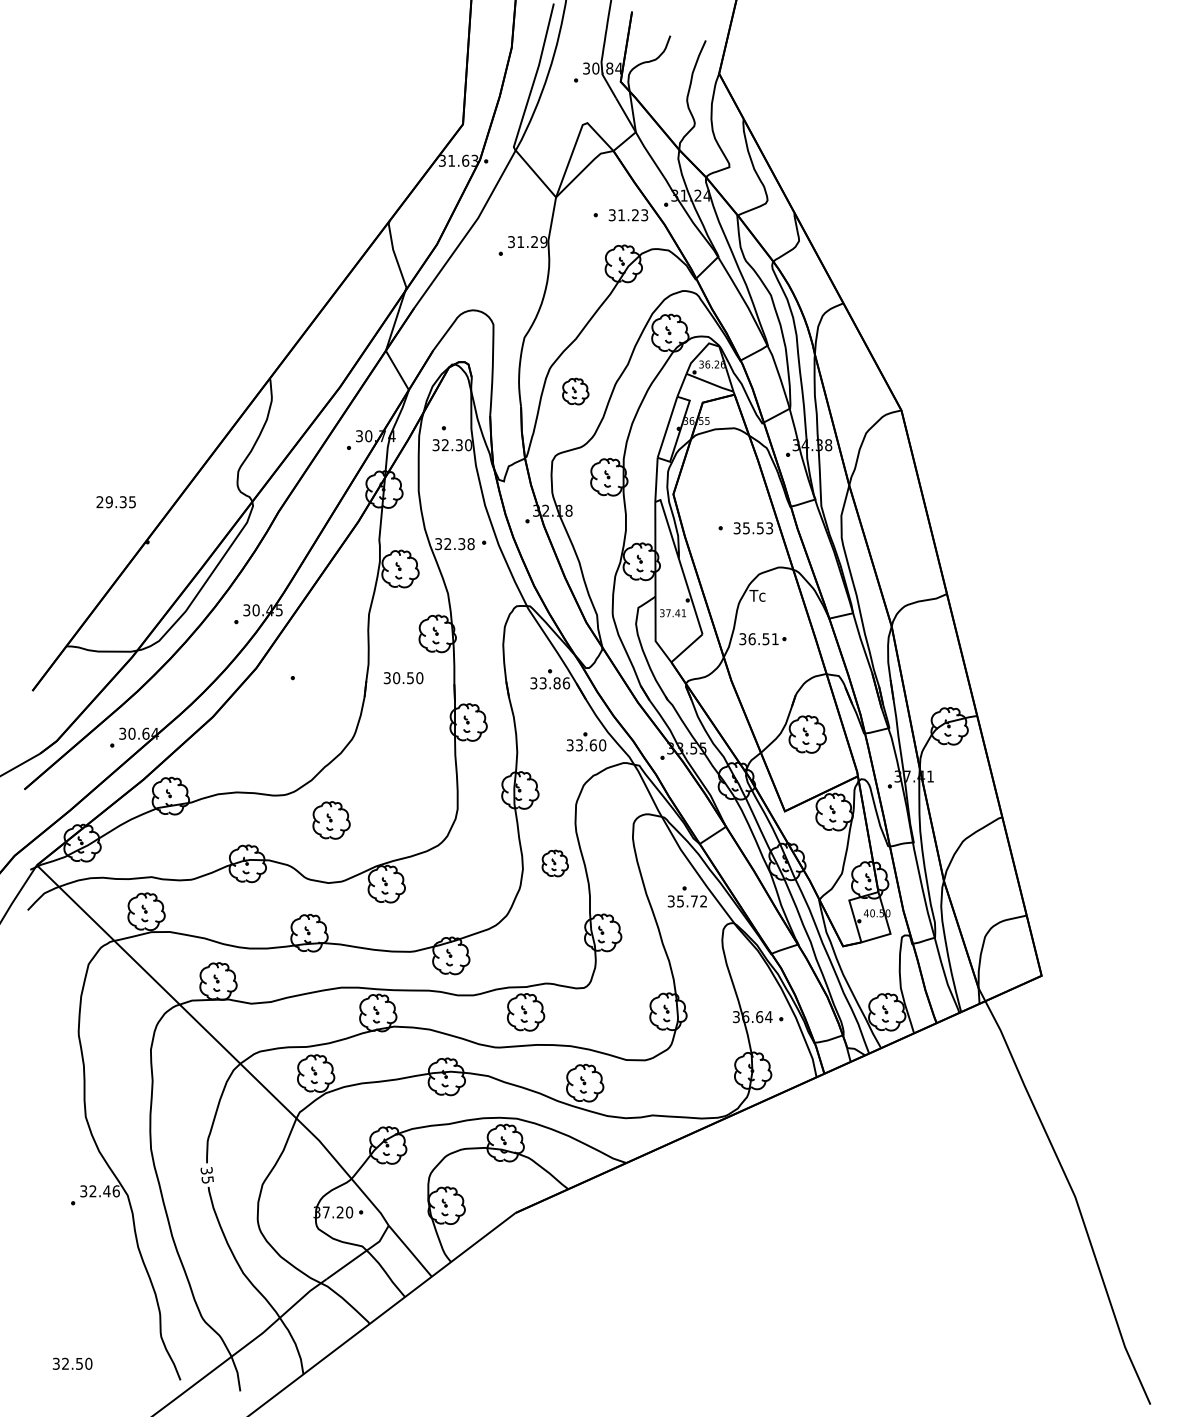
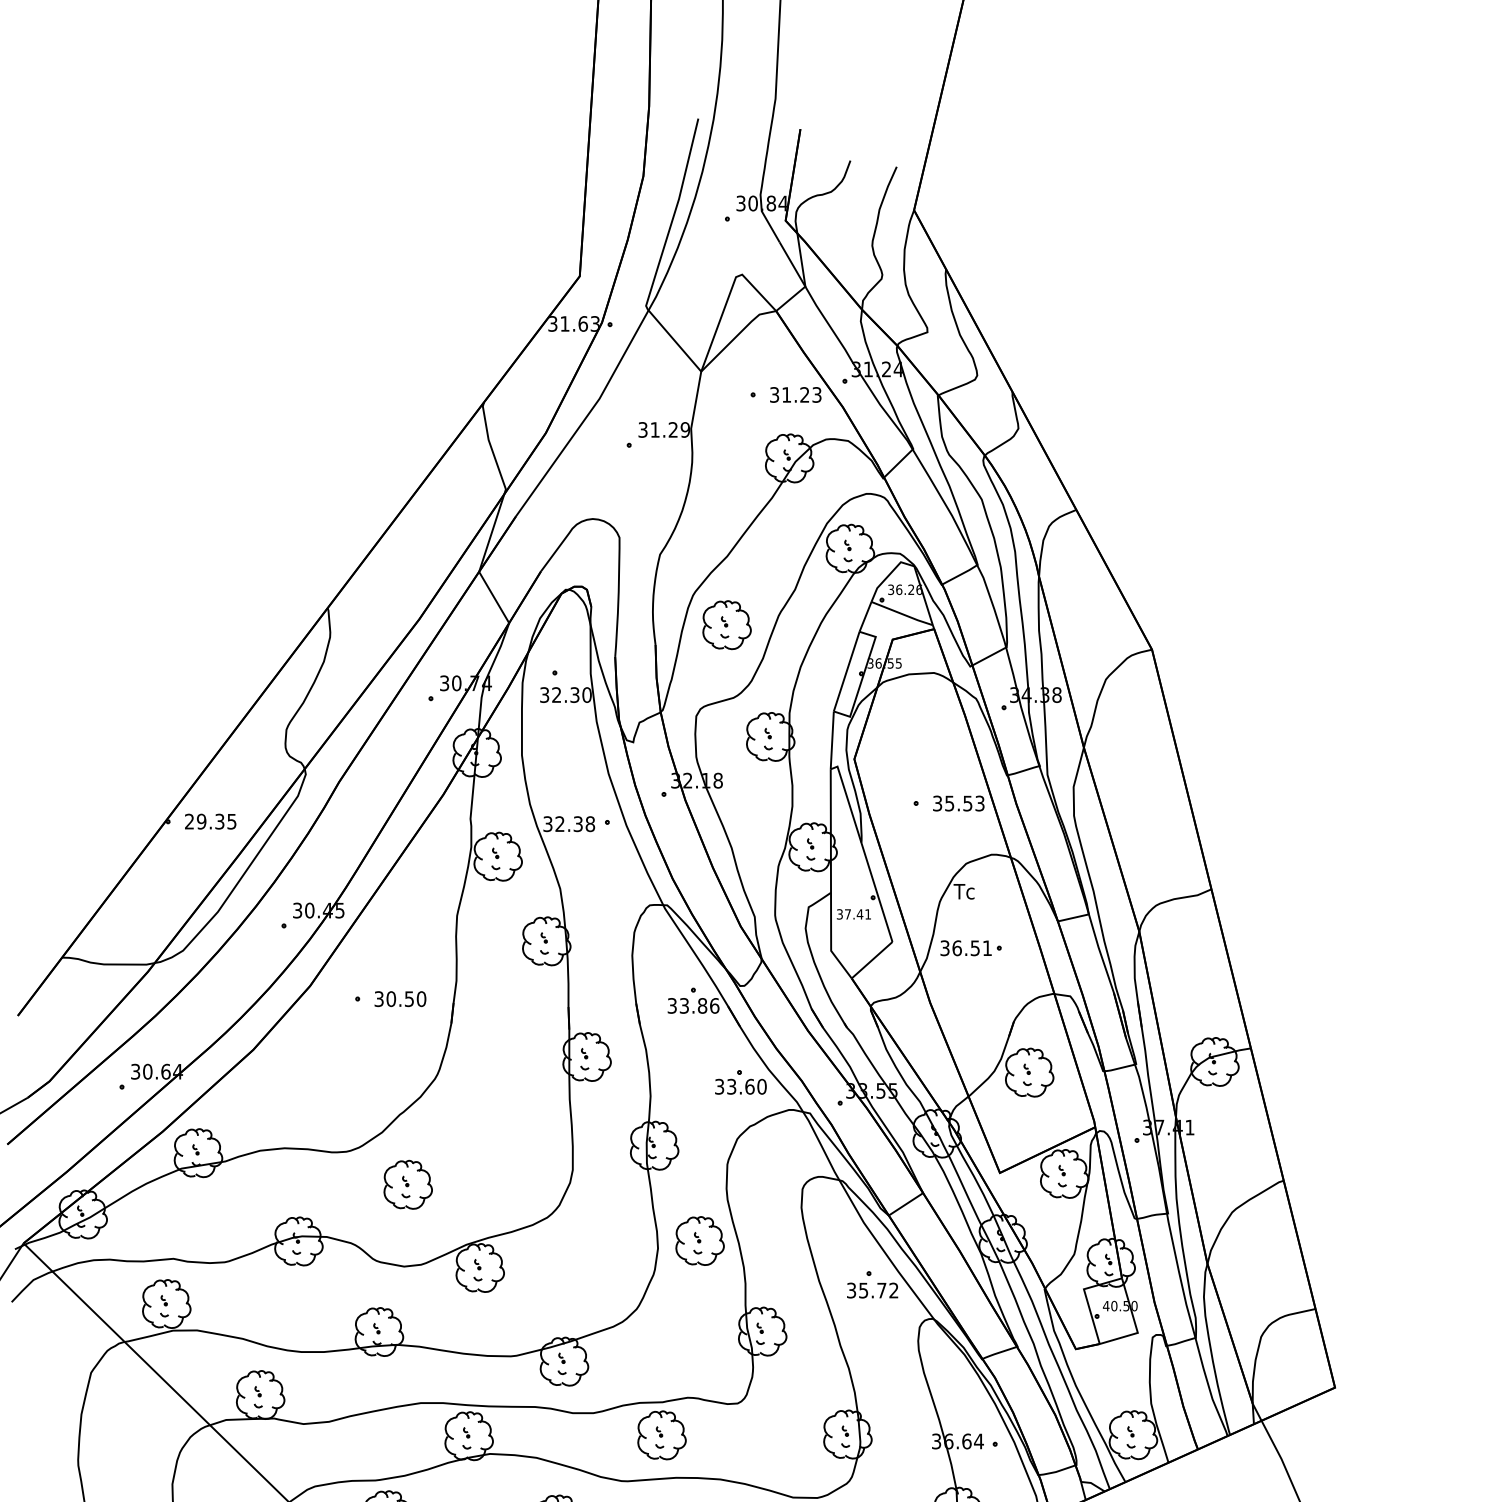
part: (575, 391) -> (726, 624), size x1.43
text: (115, 502) -> (209, 822), moved
text: (403, 678) -> (400, 999), moved
part: (555, 863) -> (700, 1241), size x1.43

